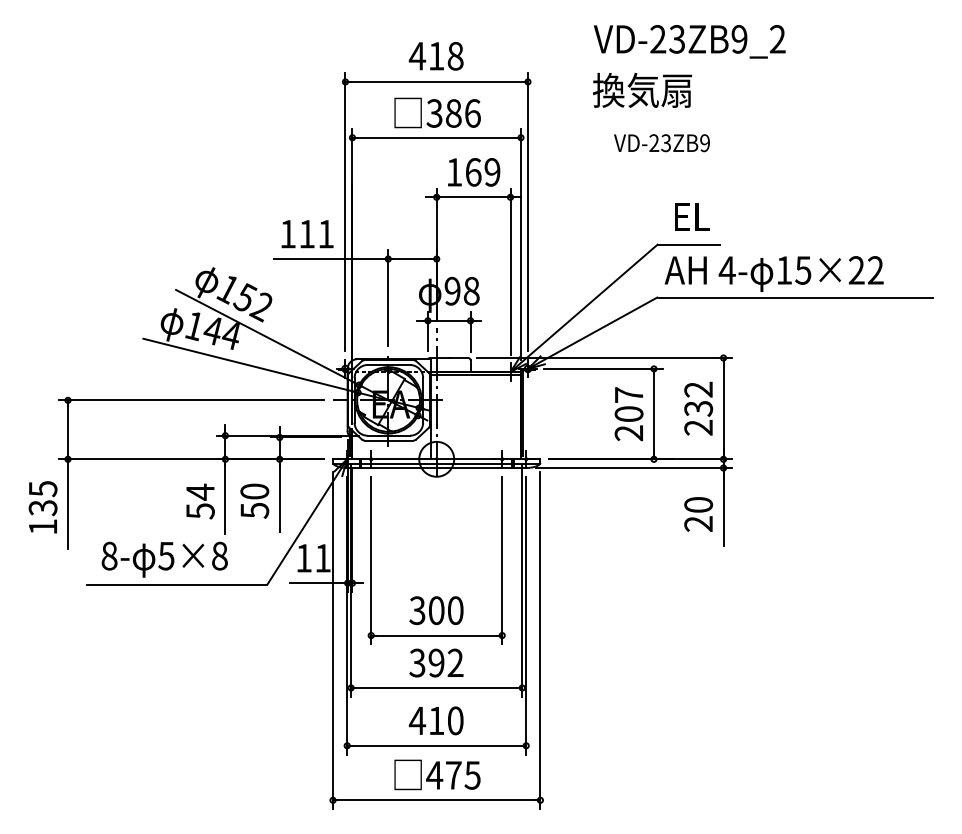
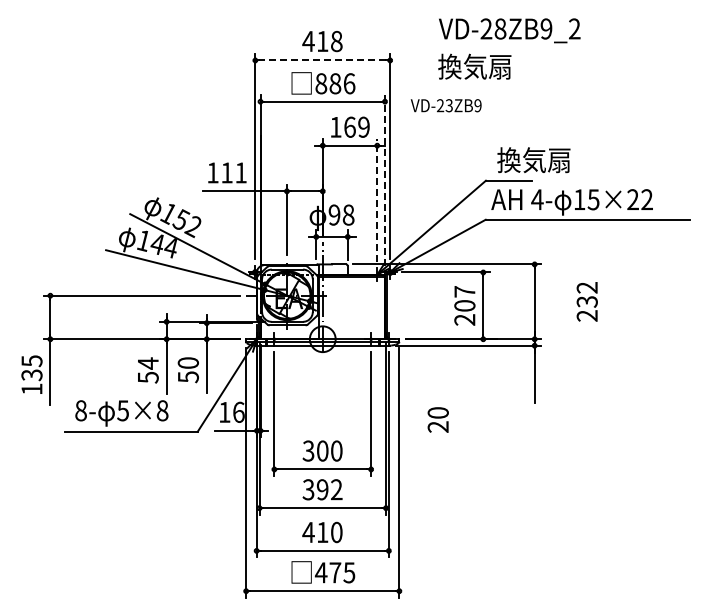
text: (677, 38) -> (500, 28), VD-23ZB9_2 -> VD-28ZB9_2
line: (436, 81) -> (322, 60), solid -> dashed
text: (434, 113) -> (321, 83), 386 -> 886
text: (661, 142) -> (445, 105), moved
text: (721, 217) -> (533, 160), EL -> 換気扇
line: (521, 243) -> (385, 179), solid -> dashed
line: (510, 271) -> (377, 200), solid -> dashed
text: (697, 408) -> (586, 301), moved
text: (697, 513) -> (437, 419), moved
text: (322, 557) -> (238, 411), 11 -> 16

